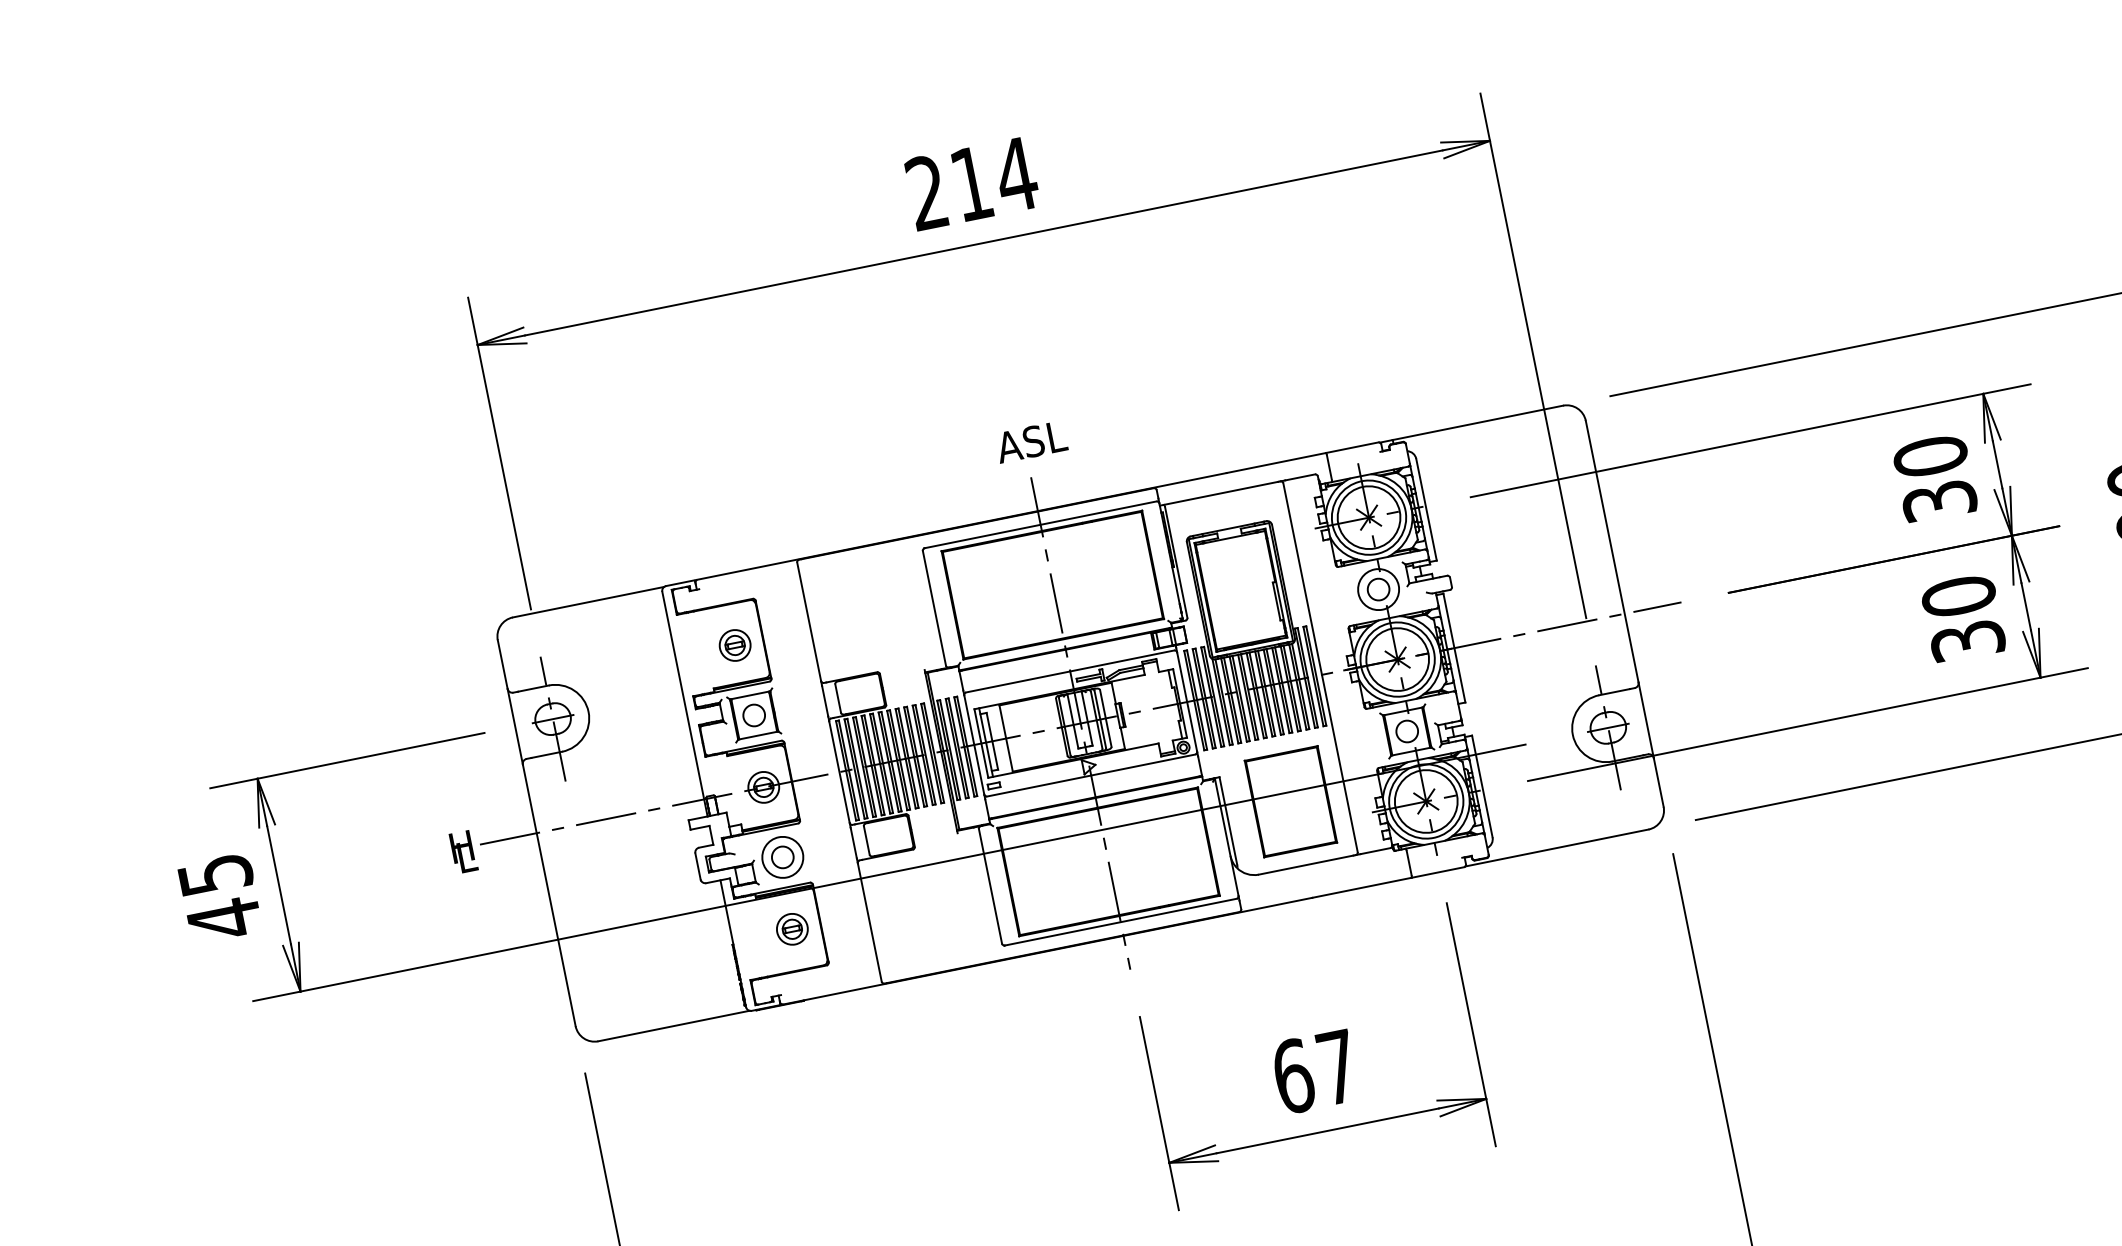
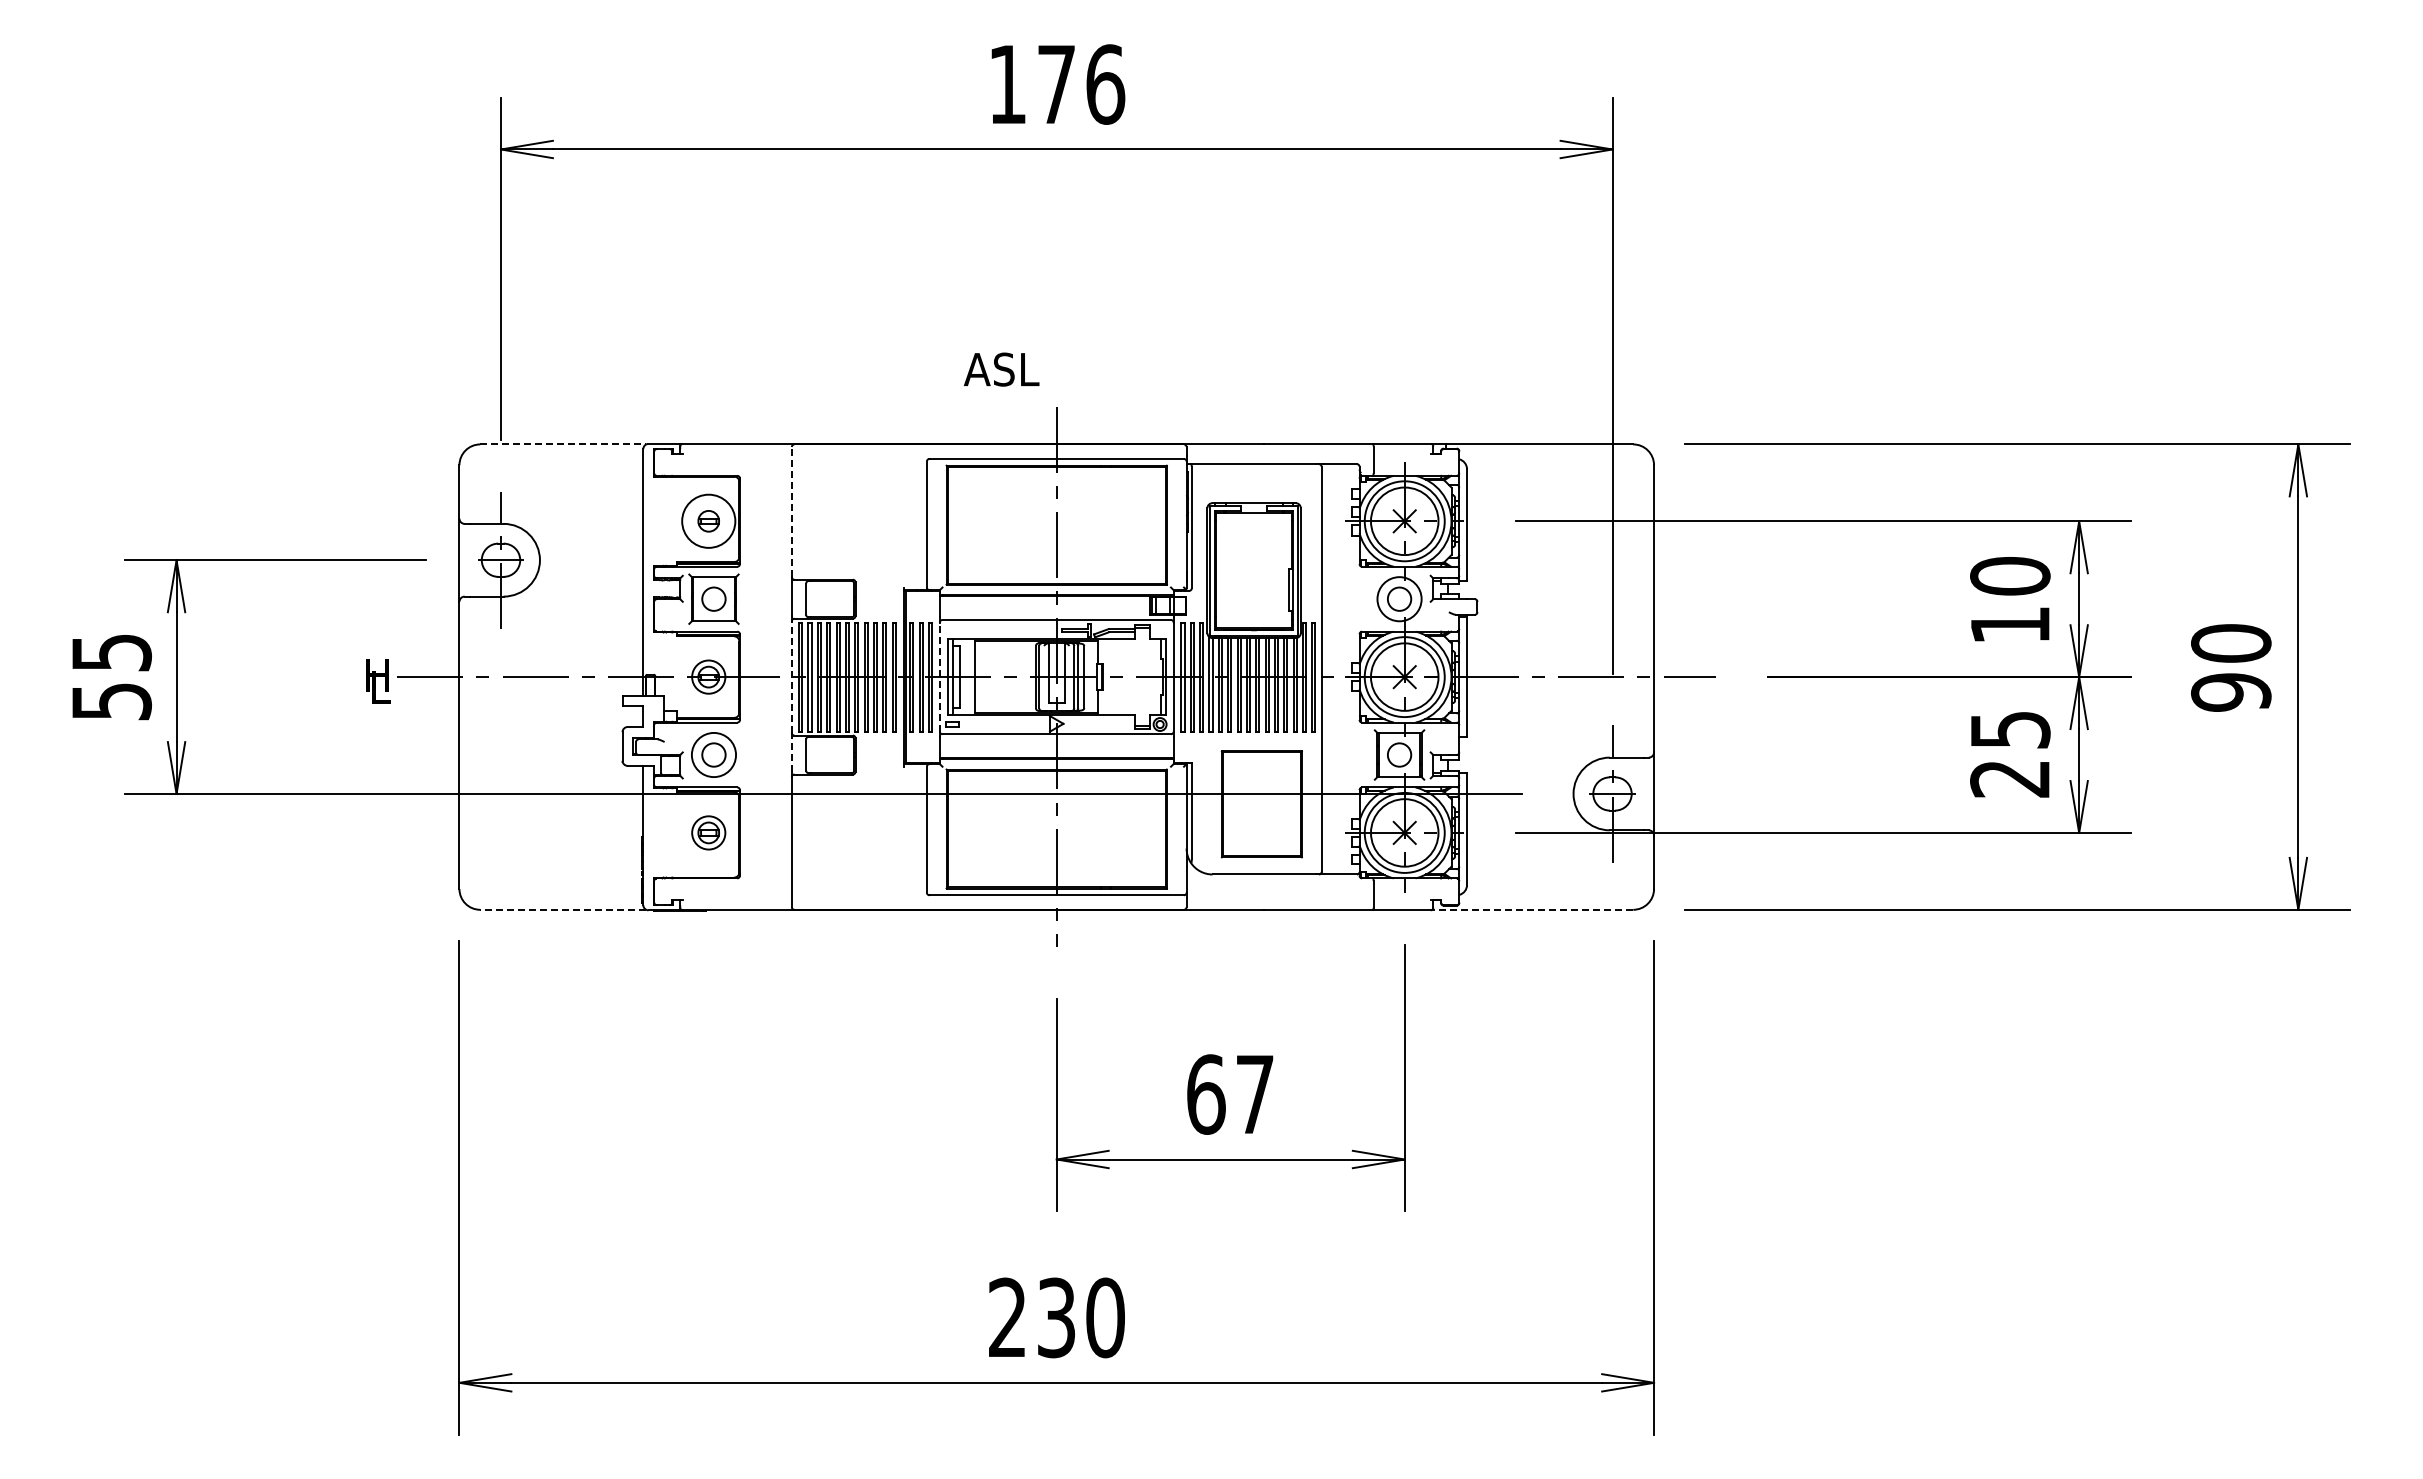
text: (972, 183) -> (1057, 84), 214 -> 176
text: (1031, 441) -> (1001, 369), moved
text: (1939, 500) -> (2010, 624), 30 -> 10
line: (588, 602) -> (563, 444), solid -> dashed
text: (1963, 617) -> (2010, 753), 30 -> 25
line: (808, 621) -> (791, 511), solid -> dashed
circle: (734, 644) -> (708, 520), size x1.6
line: (973, 745) -> (939, 677), solid -> dashed
line: (839, 772) -> (791, 677), solid -> dashed
line: (853, 843) -> (791, 755), solid -> dashed
line: (1556, 847) -> (1532, 909), solid -> dashed
text: (224, 919) -> (111, 701), 45 -> 55
line: (673, 1025) -> (562, 909), solid -> dashed

